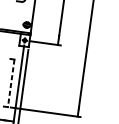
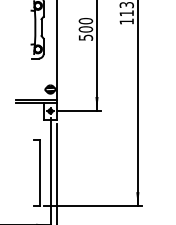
line: (10, 83) -> (39, 173), dashed -> solid

